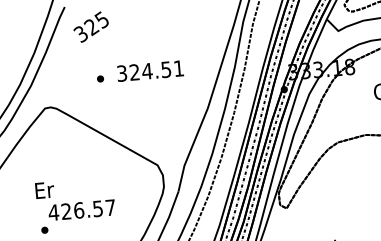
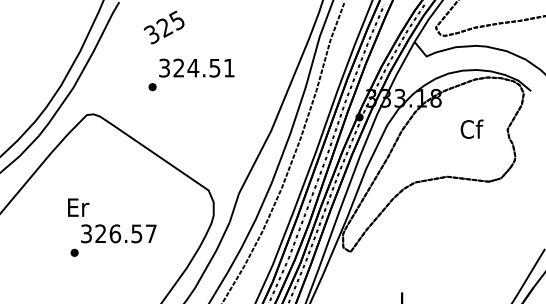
text: (90, 27) -> (163, 27), moved
text: (150, 70) -> (196, 67), moved
text: (53, 212) -> (86, 233), 426.57 -> 326.57

